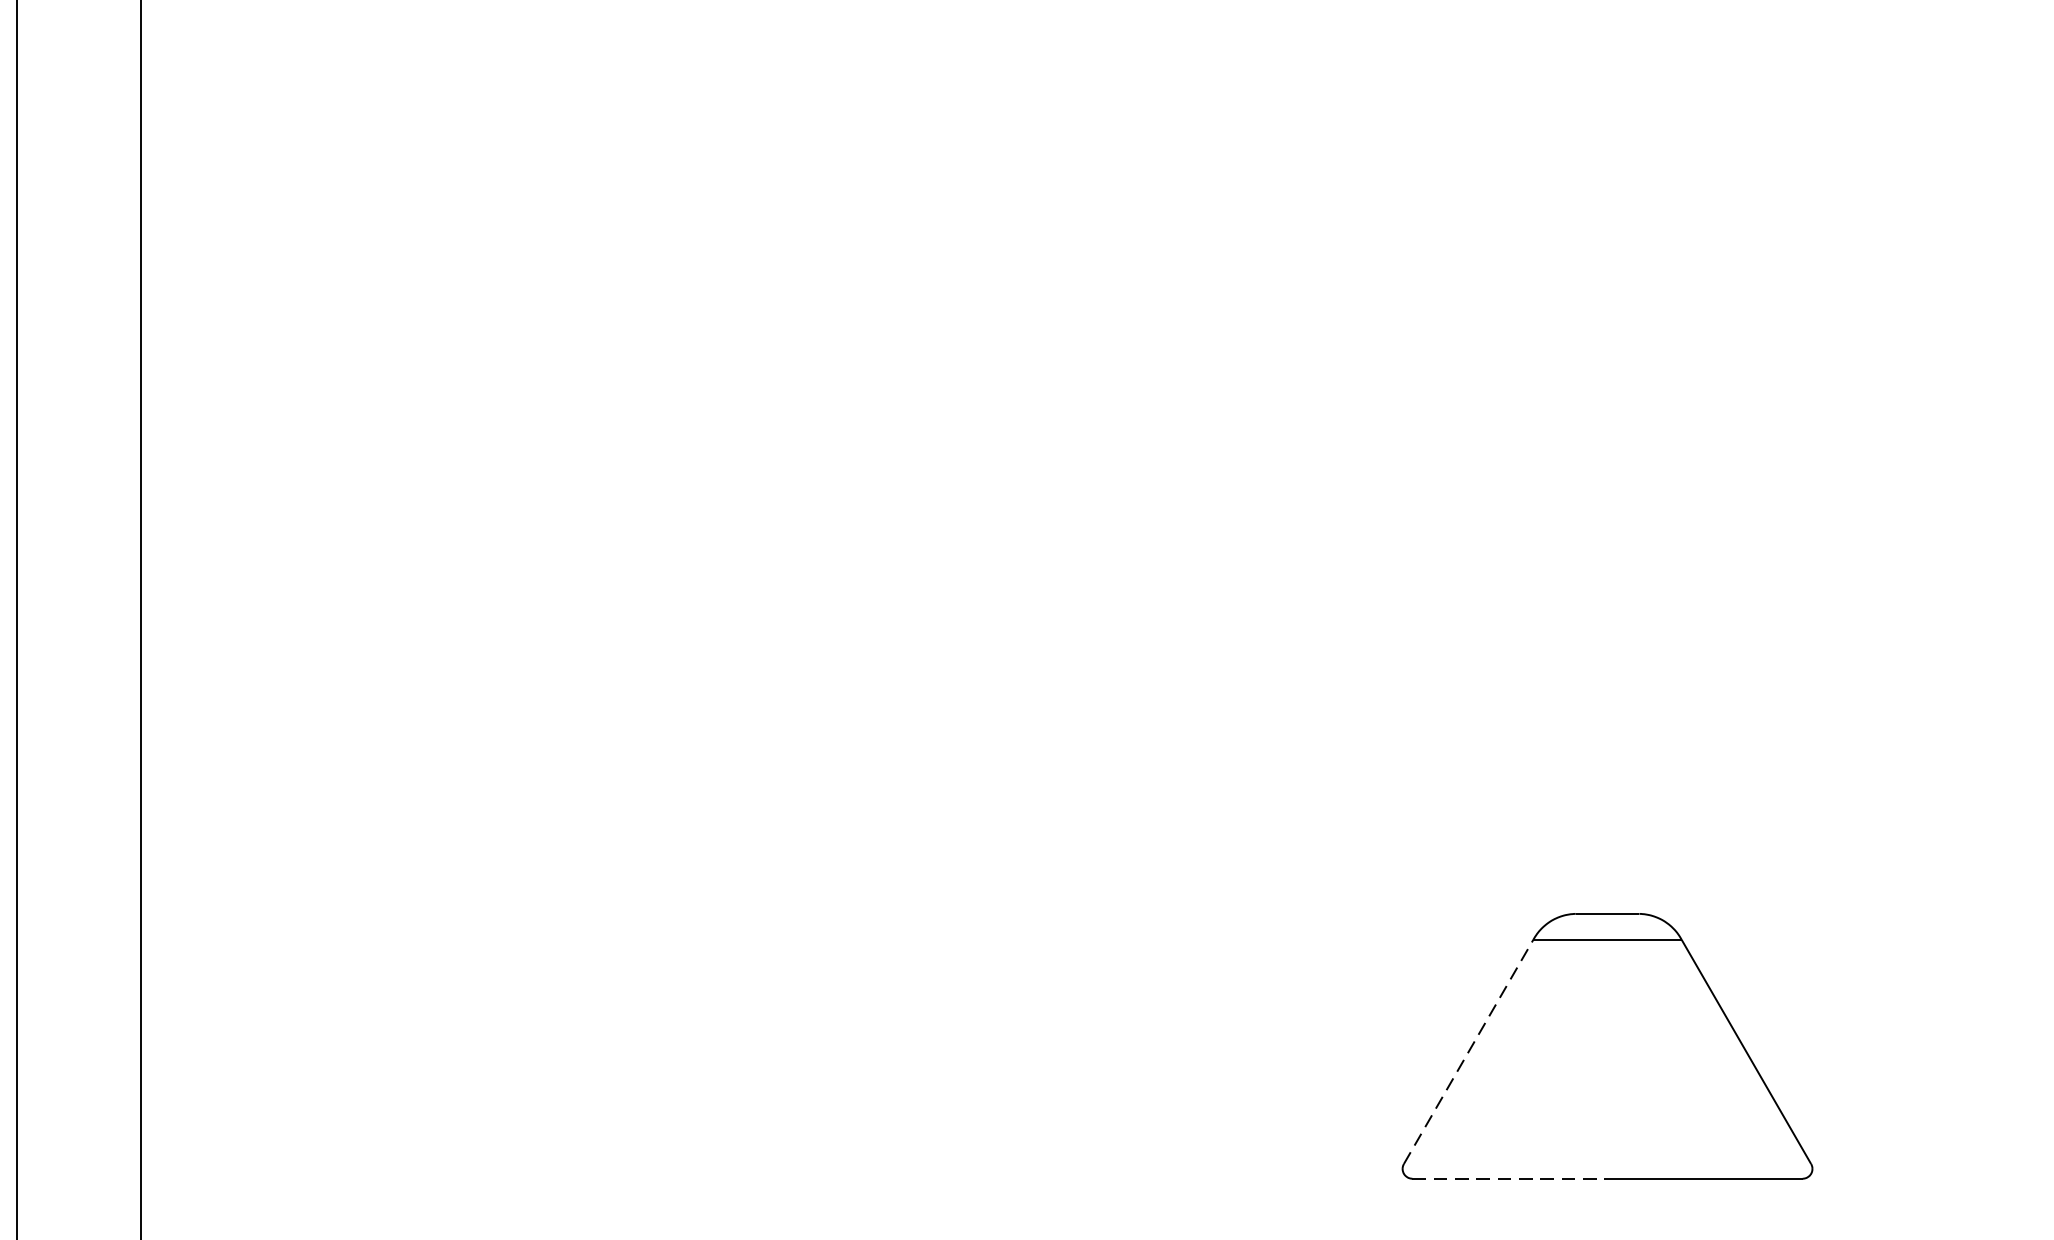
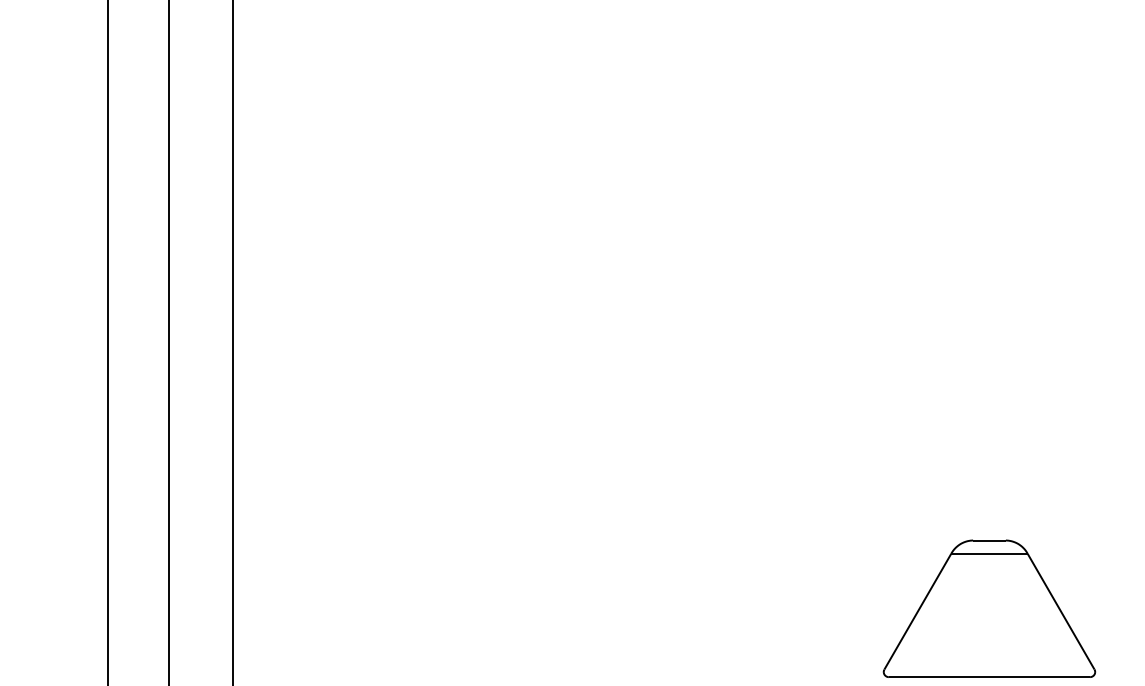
line: (1468, 1051) -> (917, 611), dashed -> solid
line: (1510, 1179) -> (939, 677), dashed -> solid

